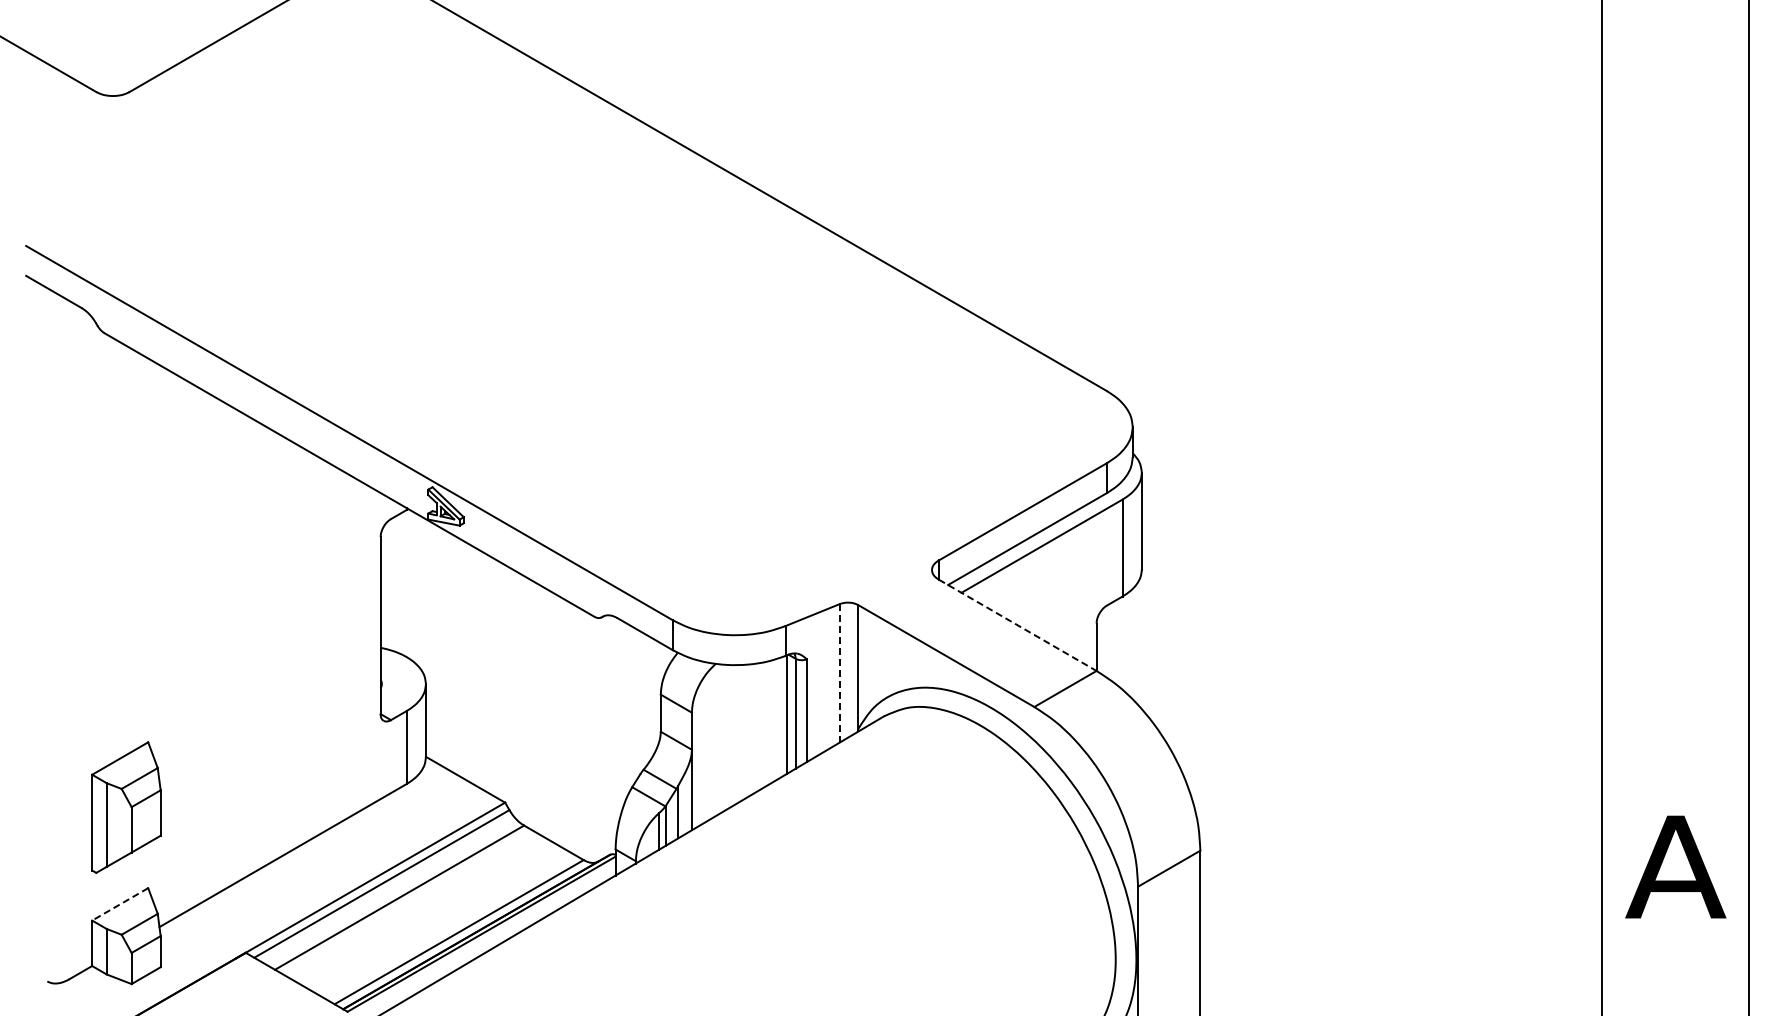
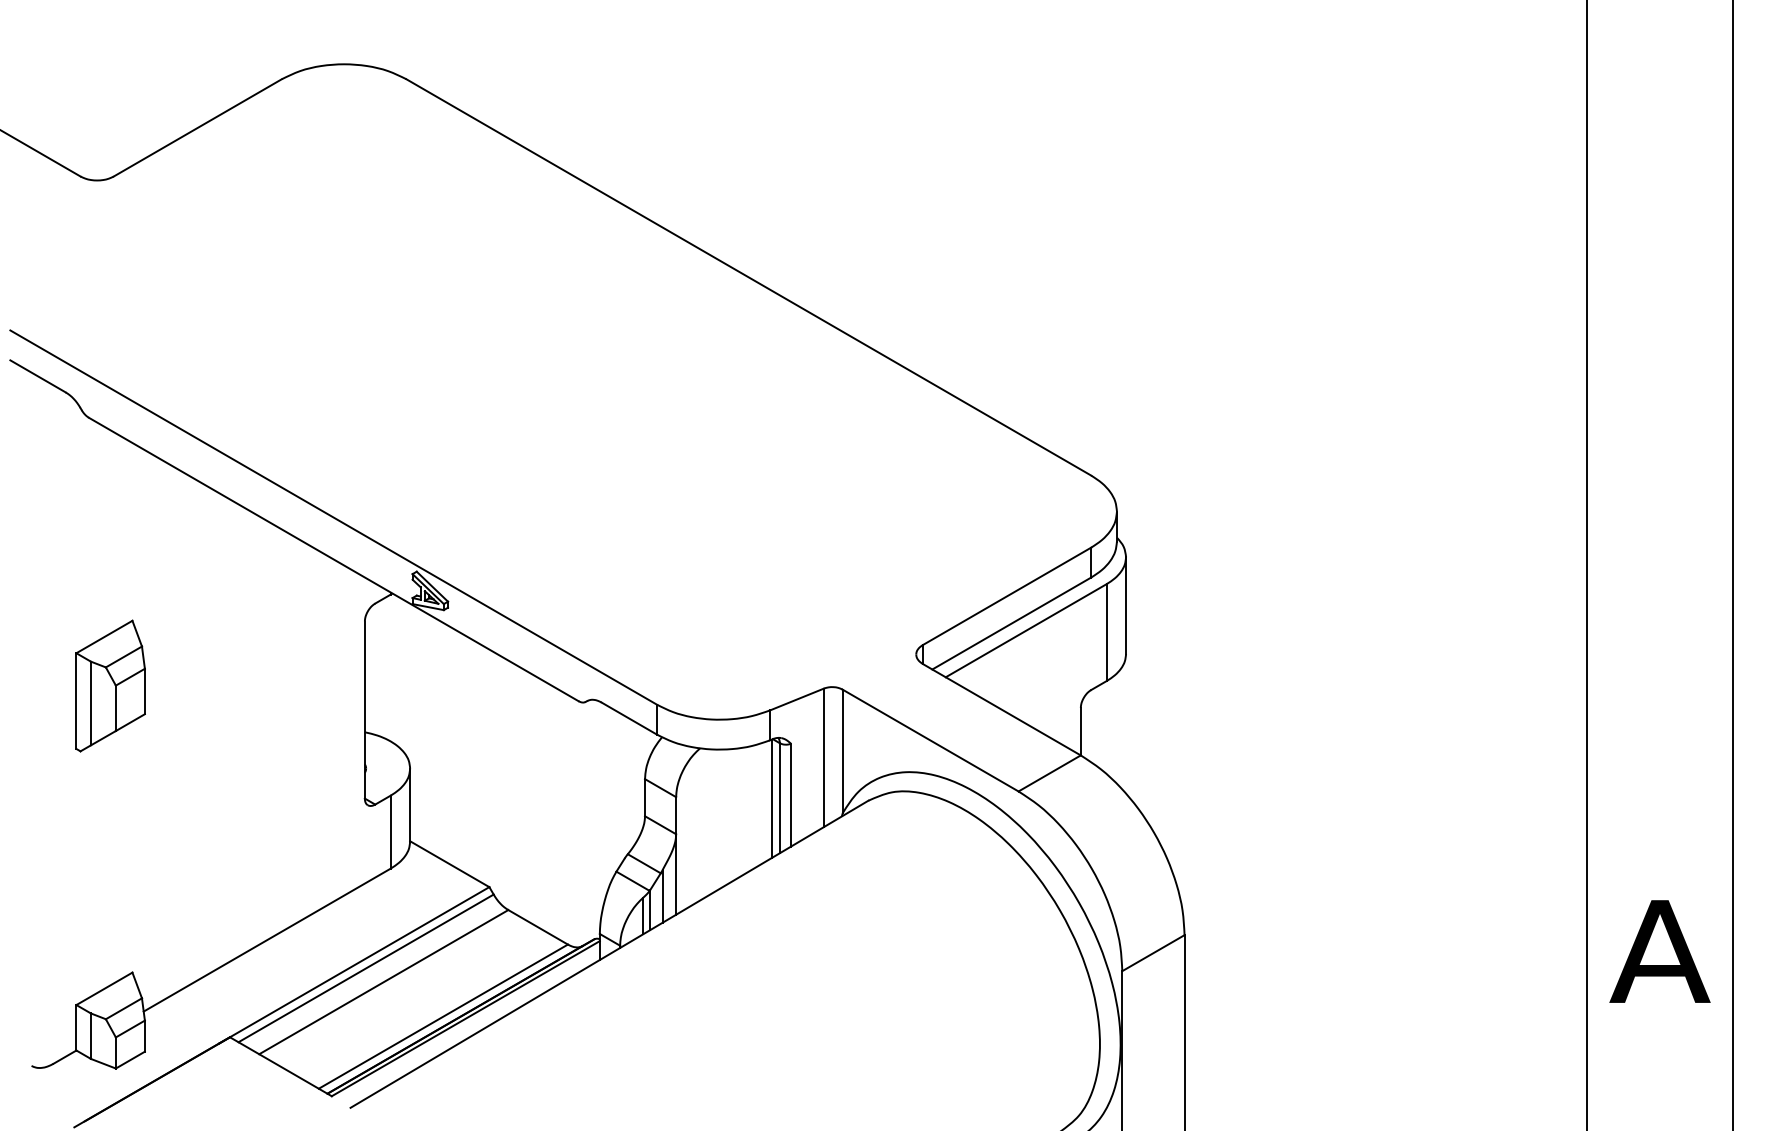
line: (1018, 626) -> (1002, 710), dashed -> solid
line: (839, 673) -> (823, 757), dashed -> solid
part: (126, 807) -> (110, 685), moved
line: (120, 905) -> (104, 989), dashed -> solid

